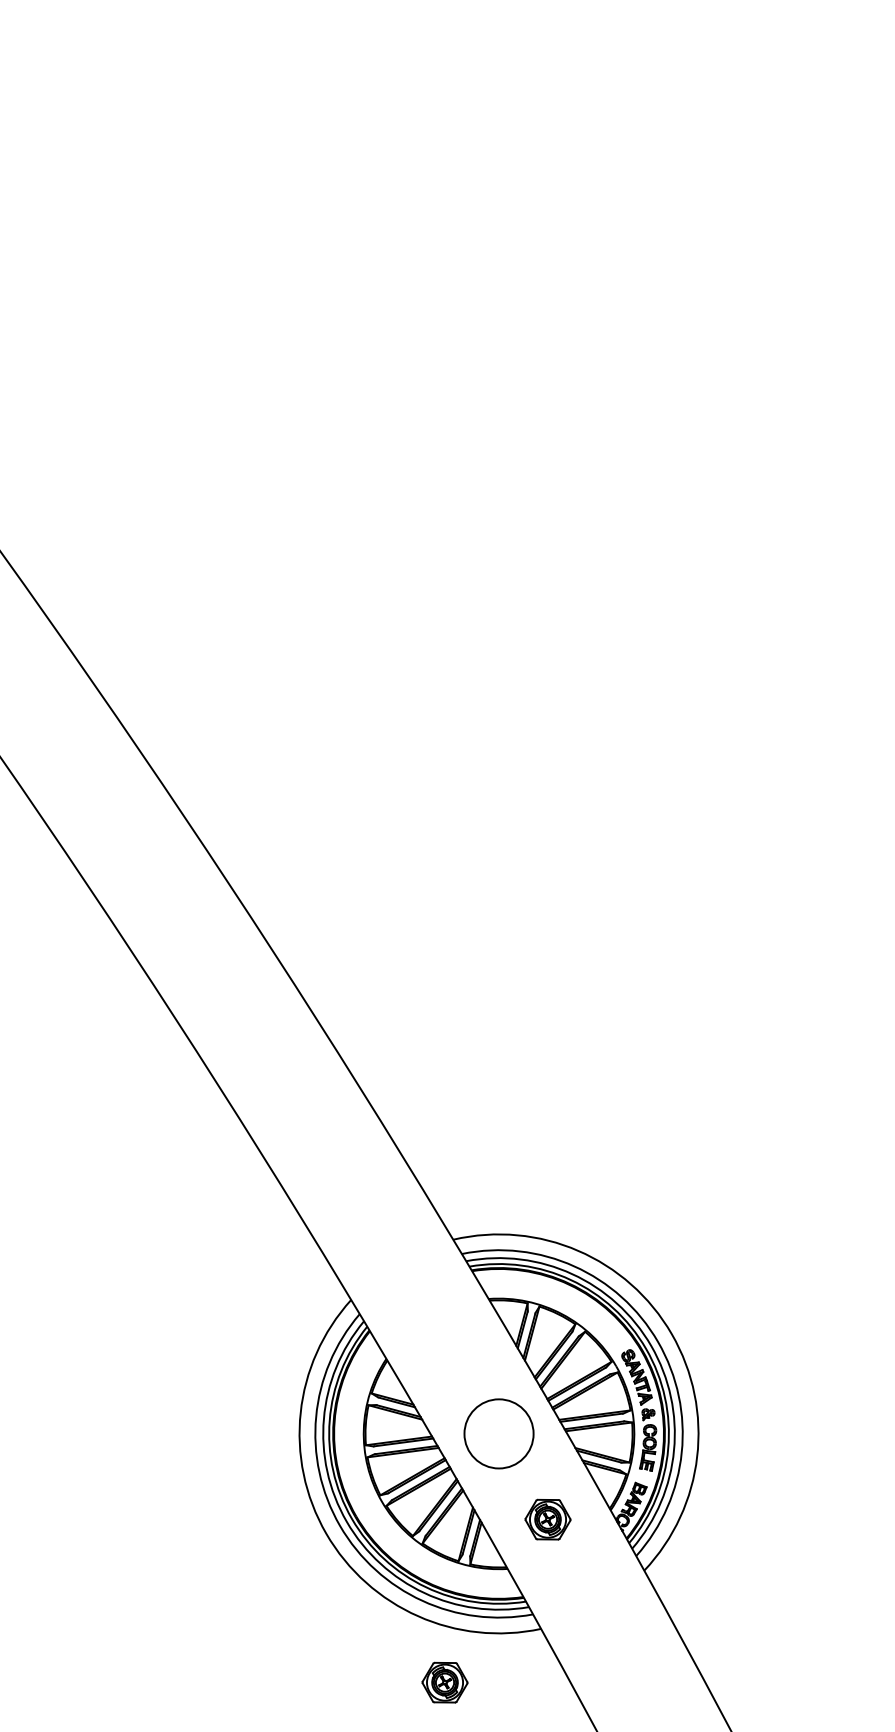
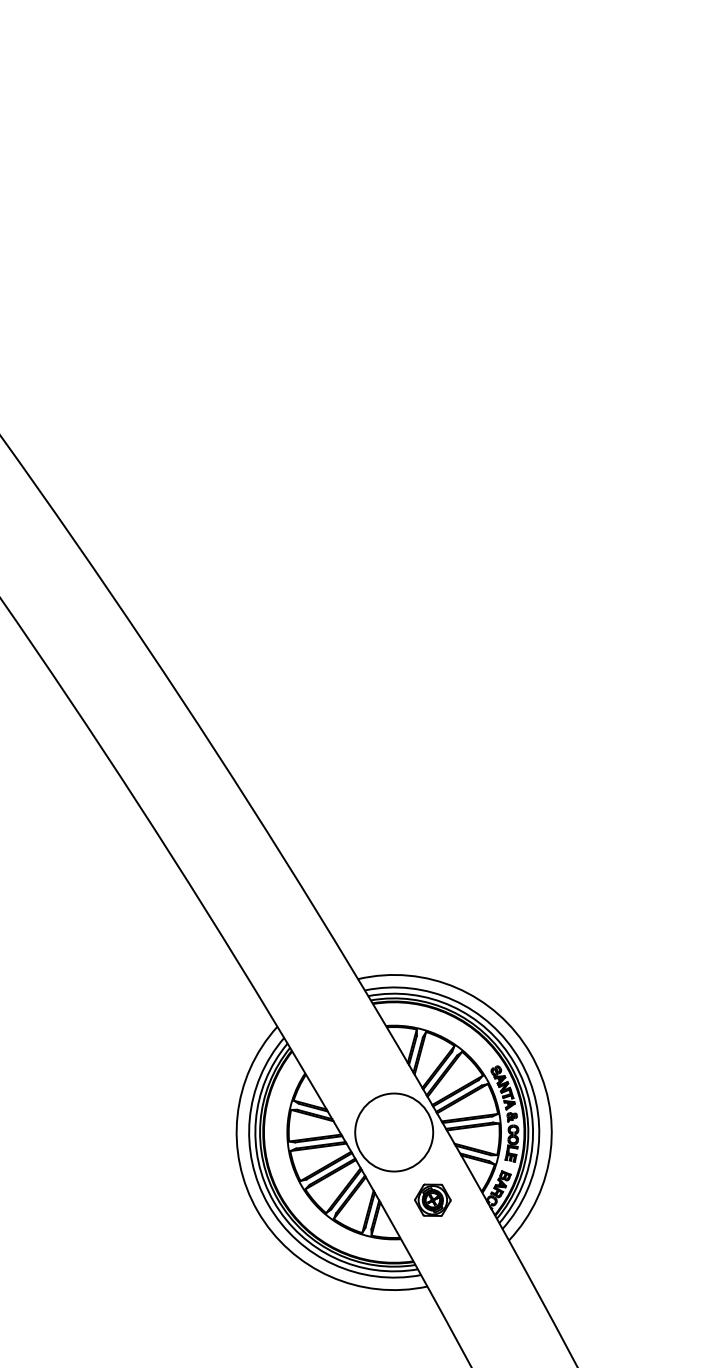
circle: (498, 1433) -> (393, 1132), size x1.43
part: (444, 1682) -> (351, 1328), removed

